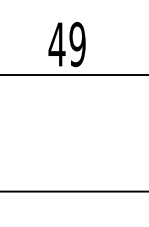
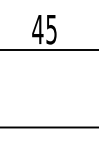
text: (77, 44) -> (51, 29), 49 -> 45

